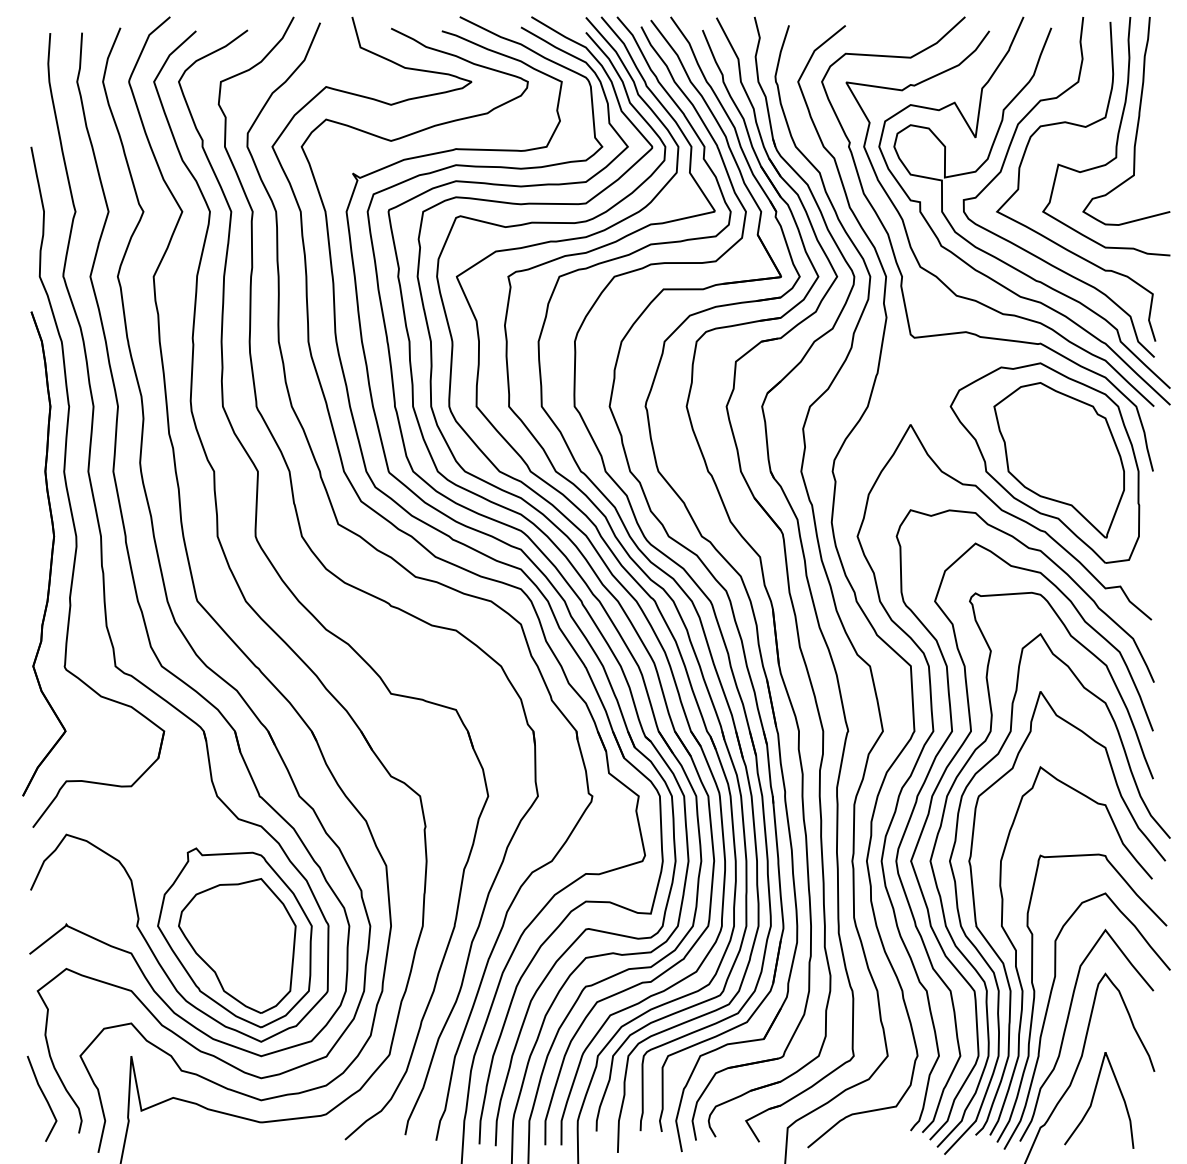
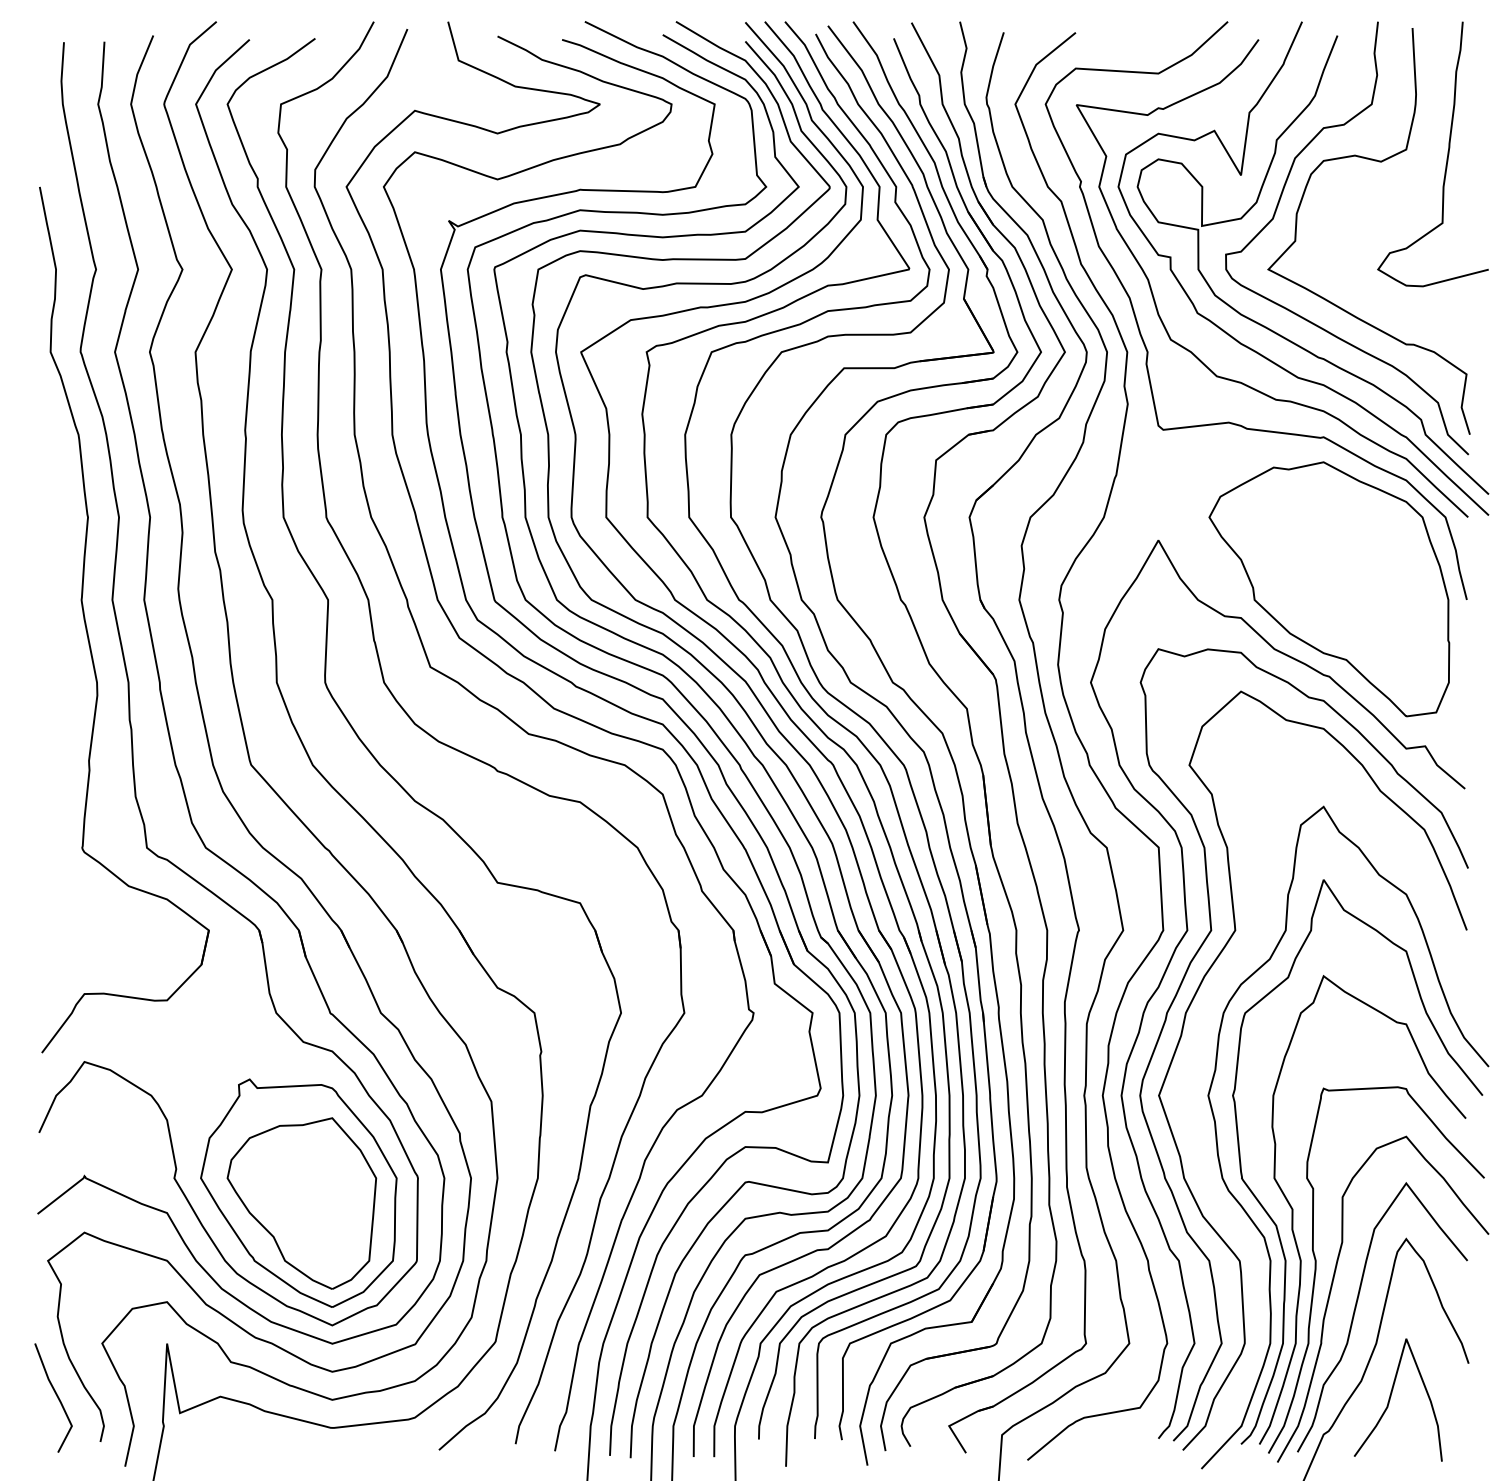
curve: (1116, 139) -> (1420, 177), removed
part: (1059, 460) -> (1347, 585), removed
part: (51, 553) -> (65, 704), removed
curve: (941, 897) -> (1197, 1141), removed

